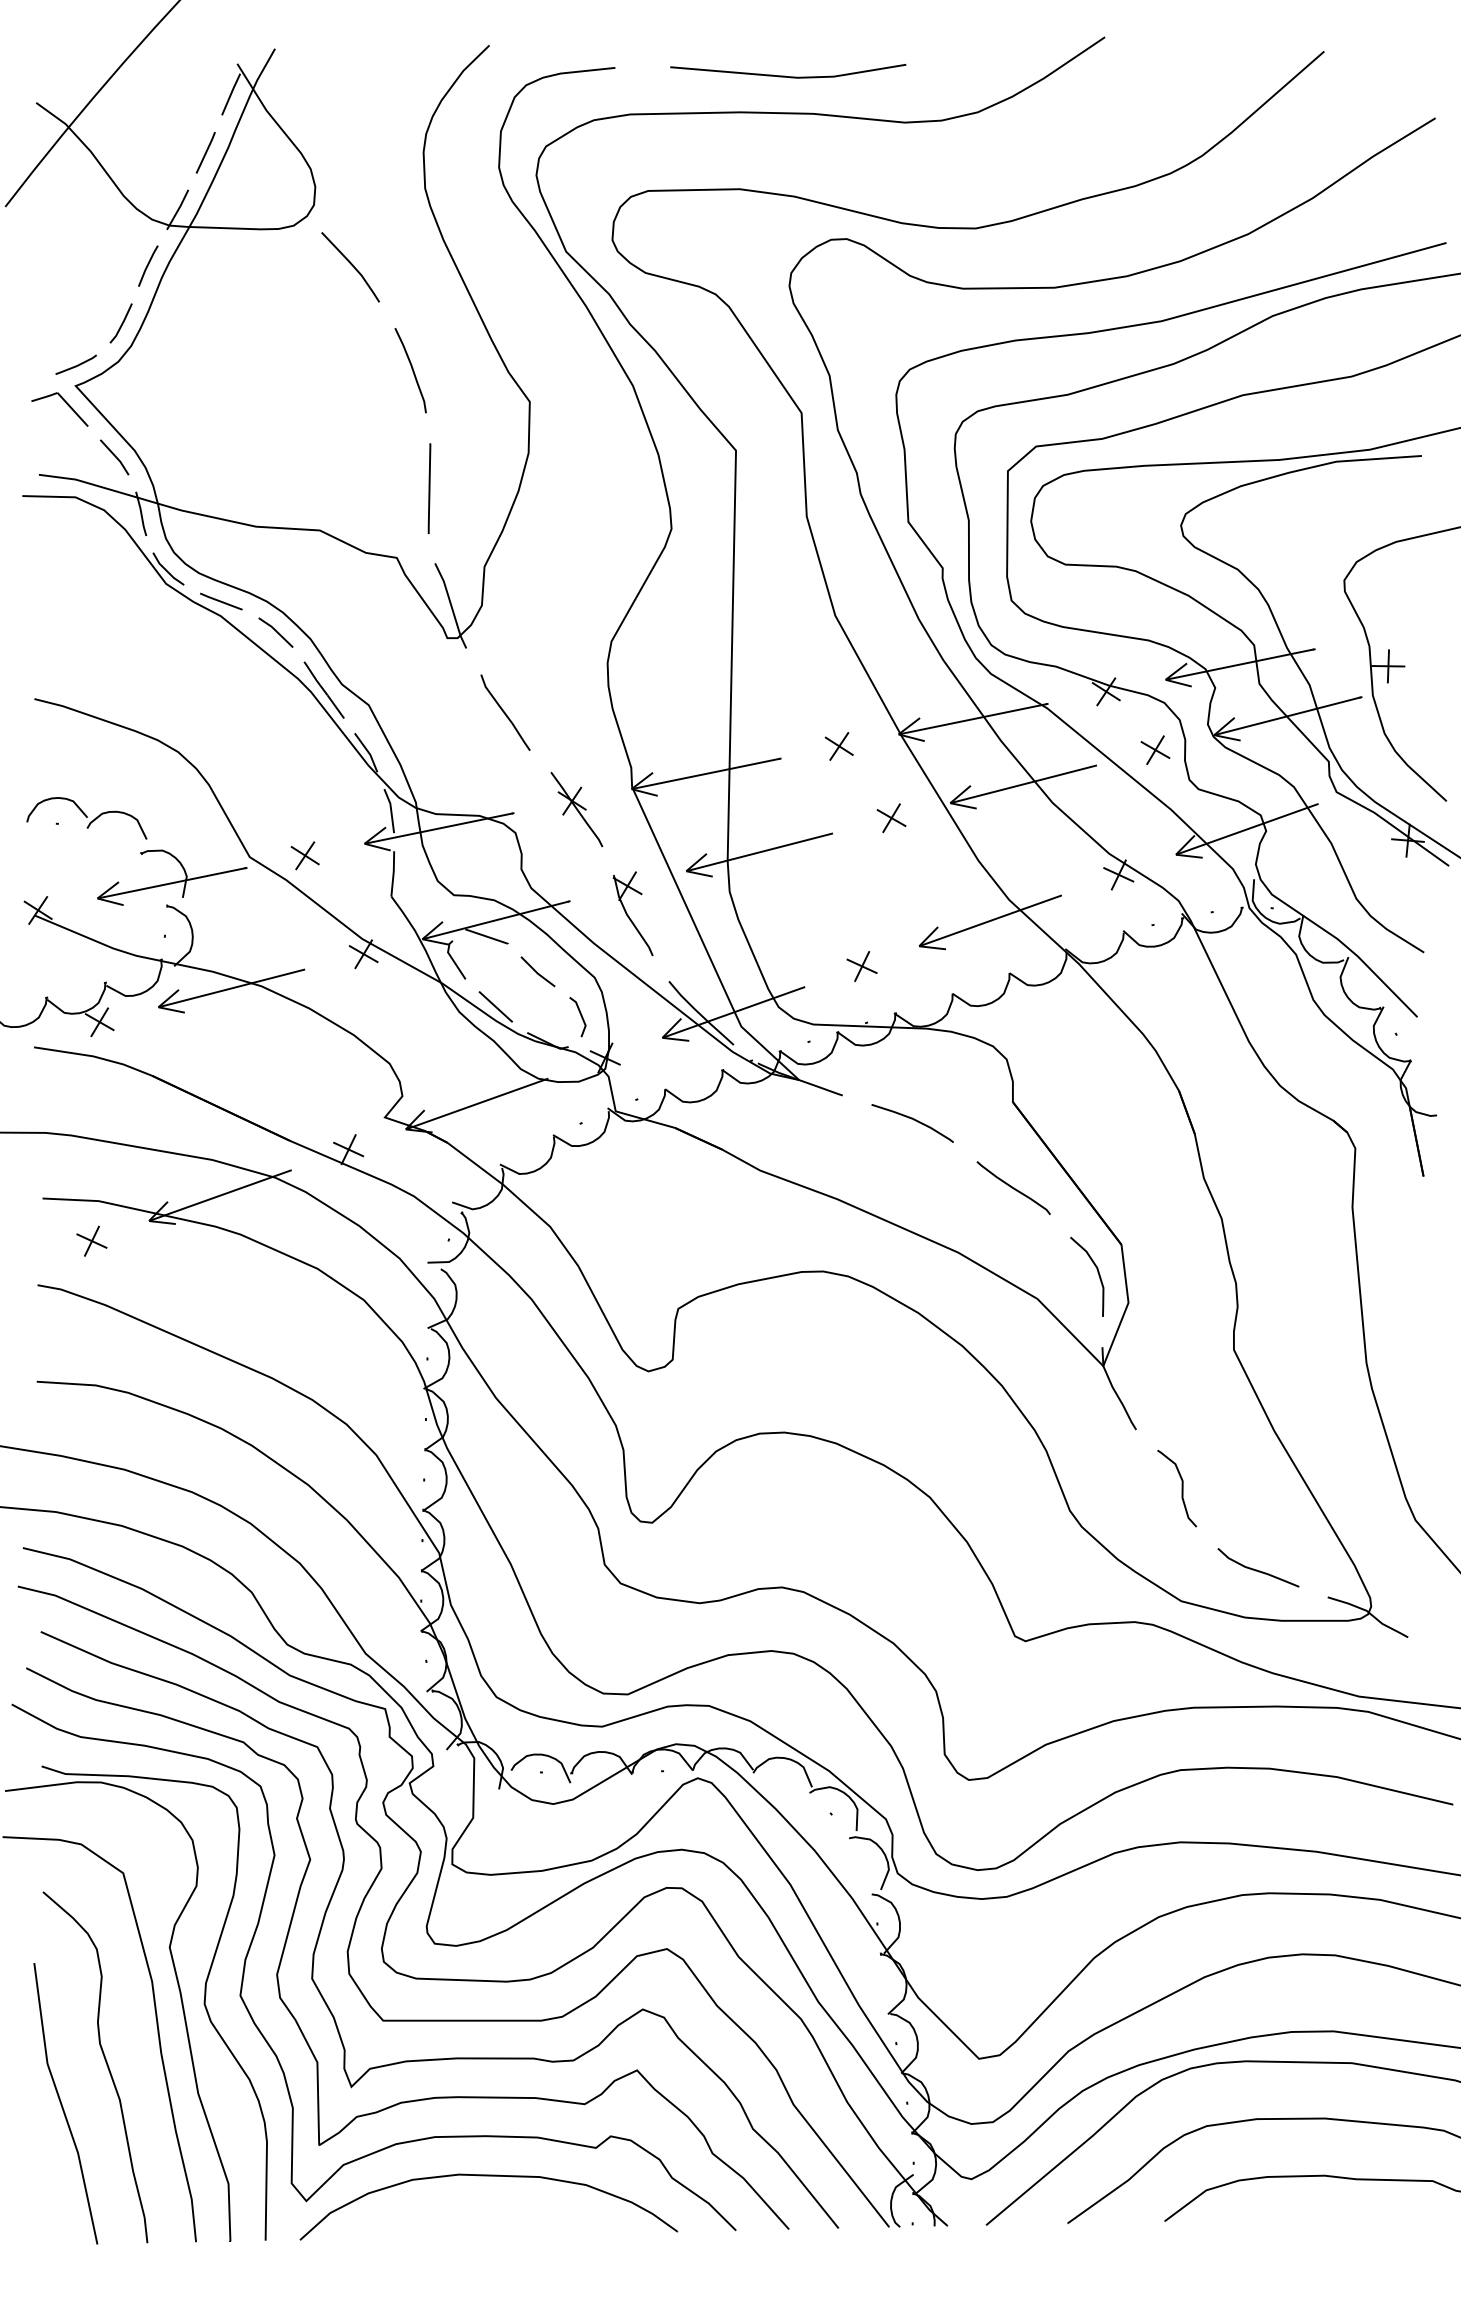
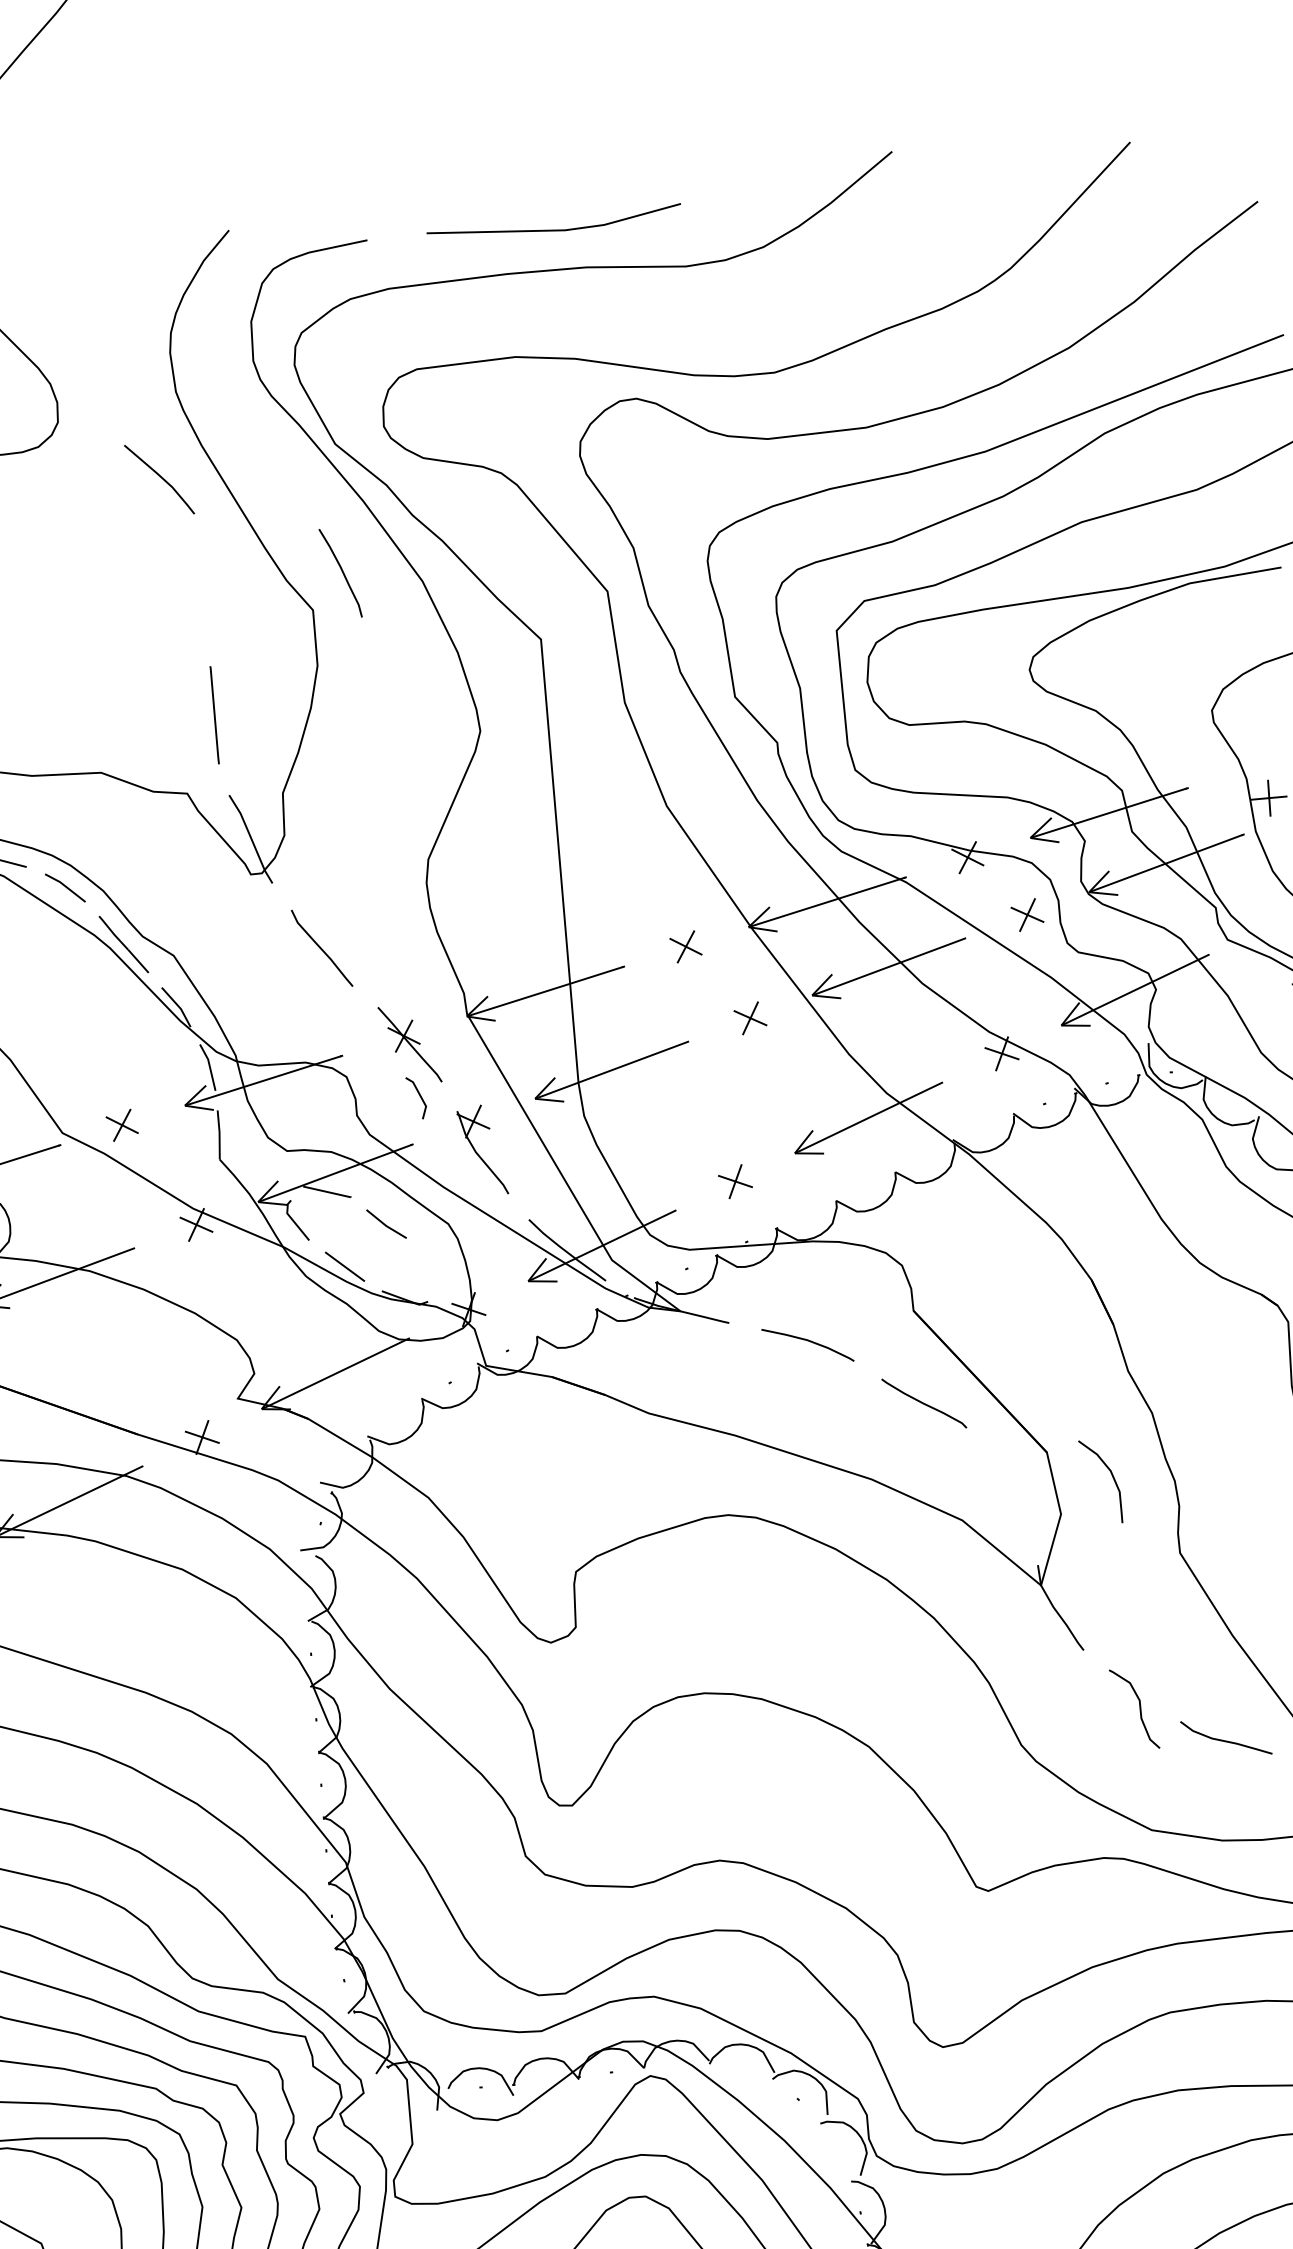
curve: (351, 265) -> (160, 477), moved
curve: (411, 369) -> (341, 571), moved
line: (580, 1016) -> (419, 1097), moved
curve: (1097, 1272) -> (1111, 1475), moved
curve: (1257, 1569) -> (1225, 1739), moved

